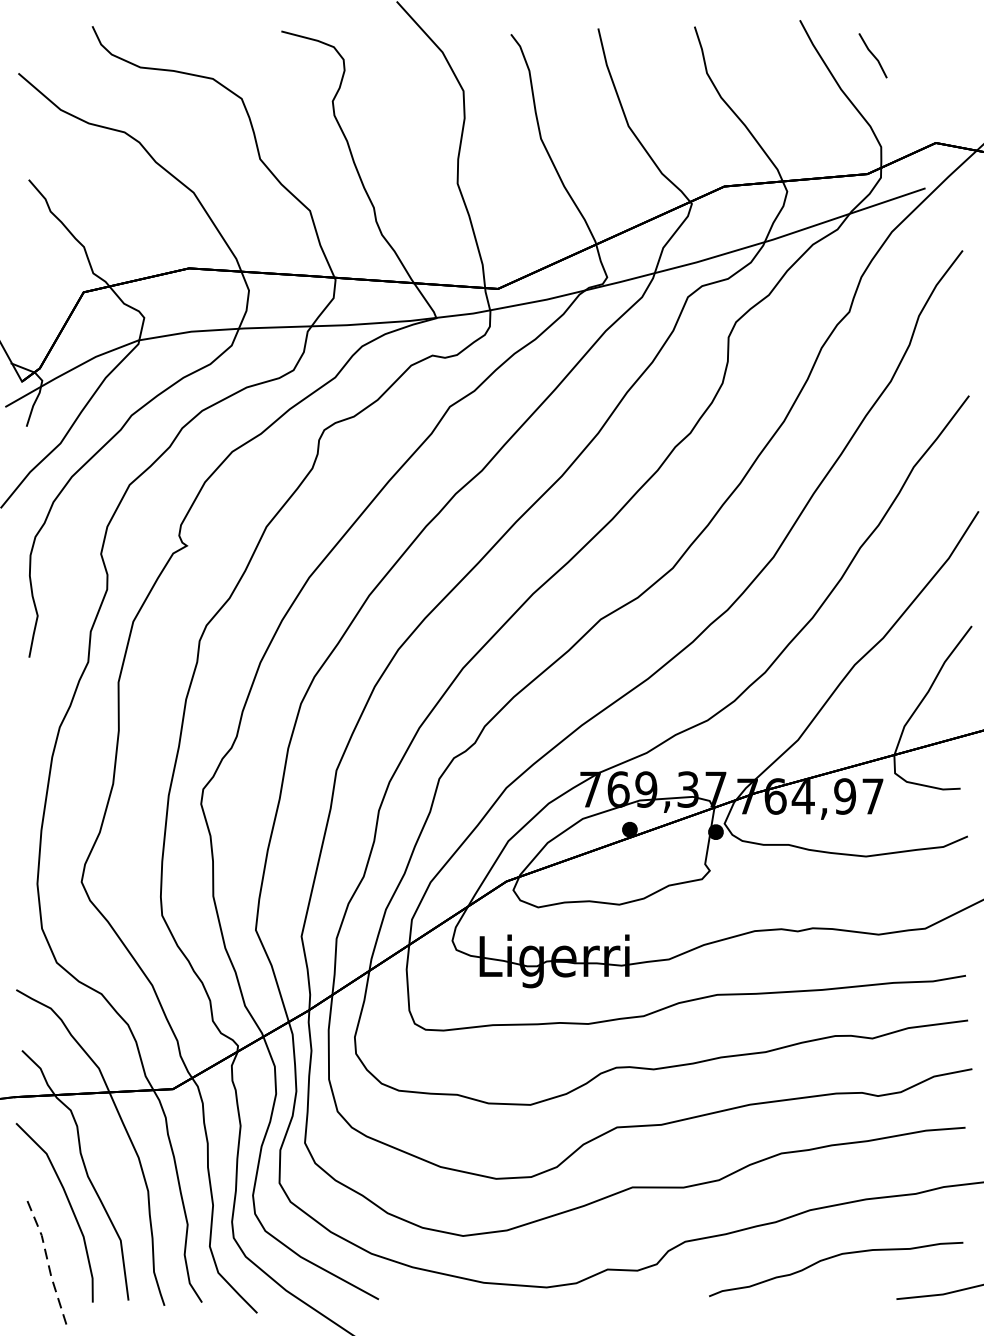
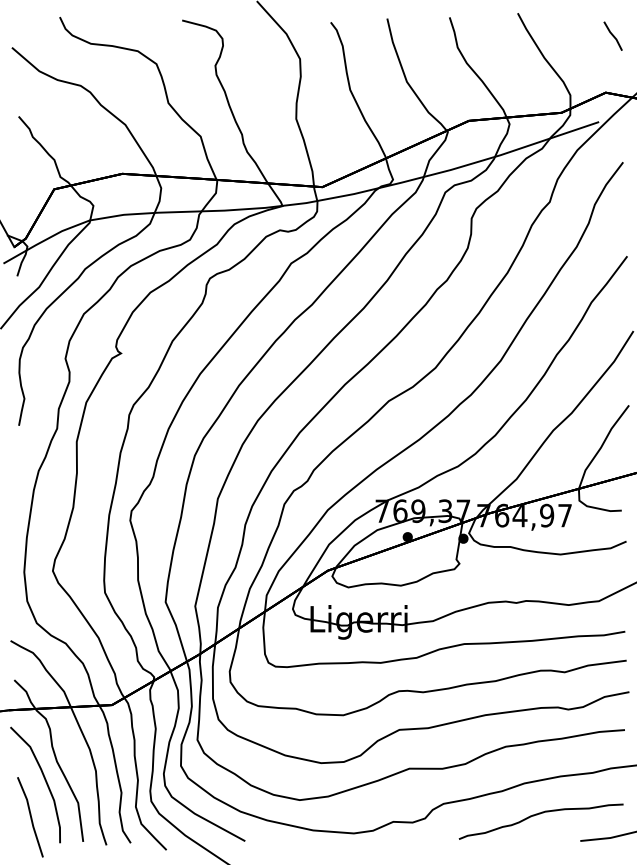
line: (872, 54) -> (612, 35), moved
line: (48, 1262) -> (31, 817), dashed -> solid

